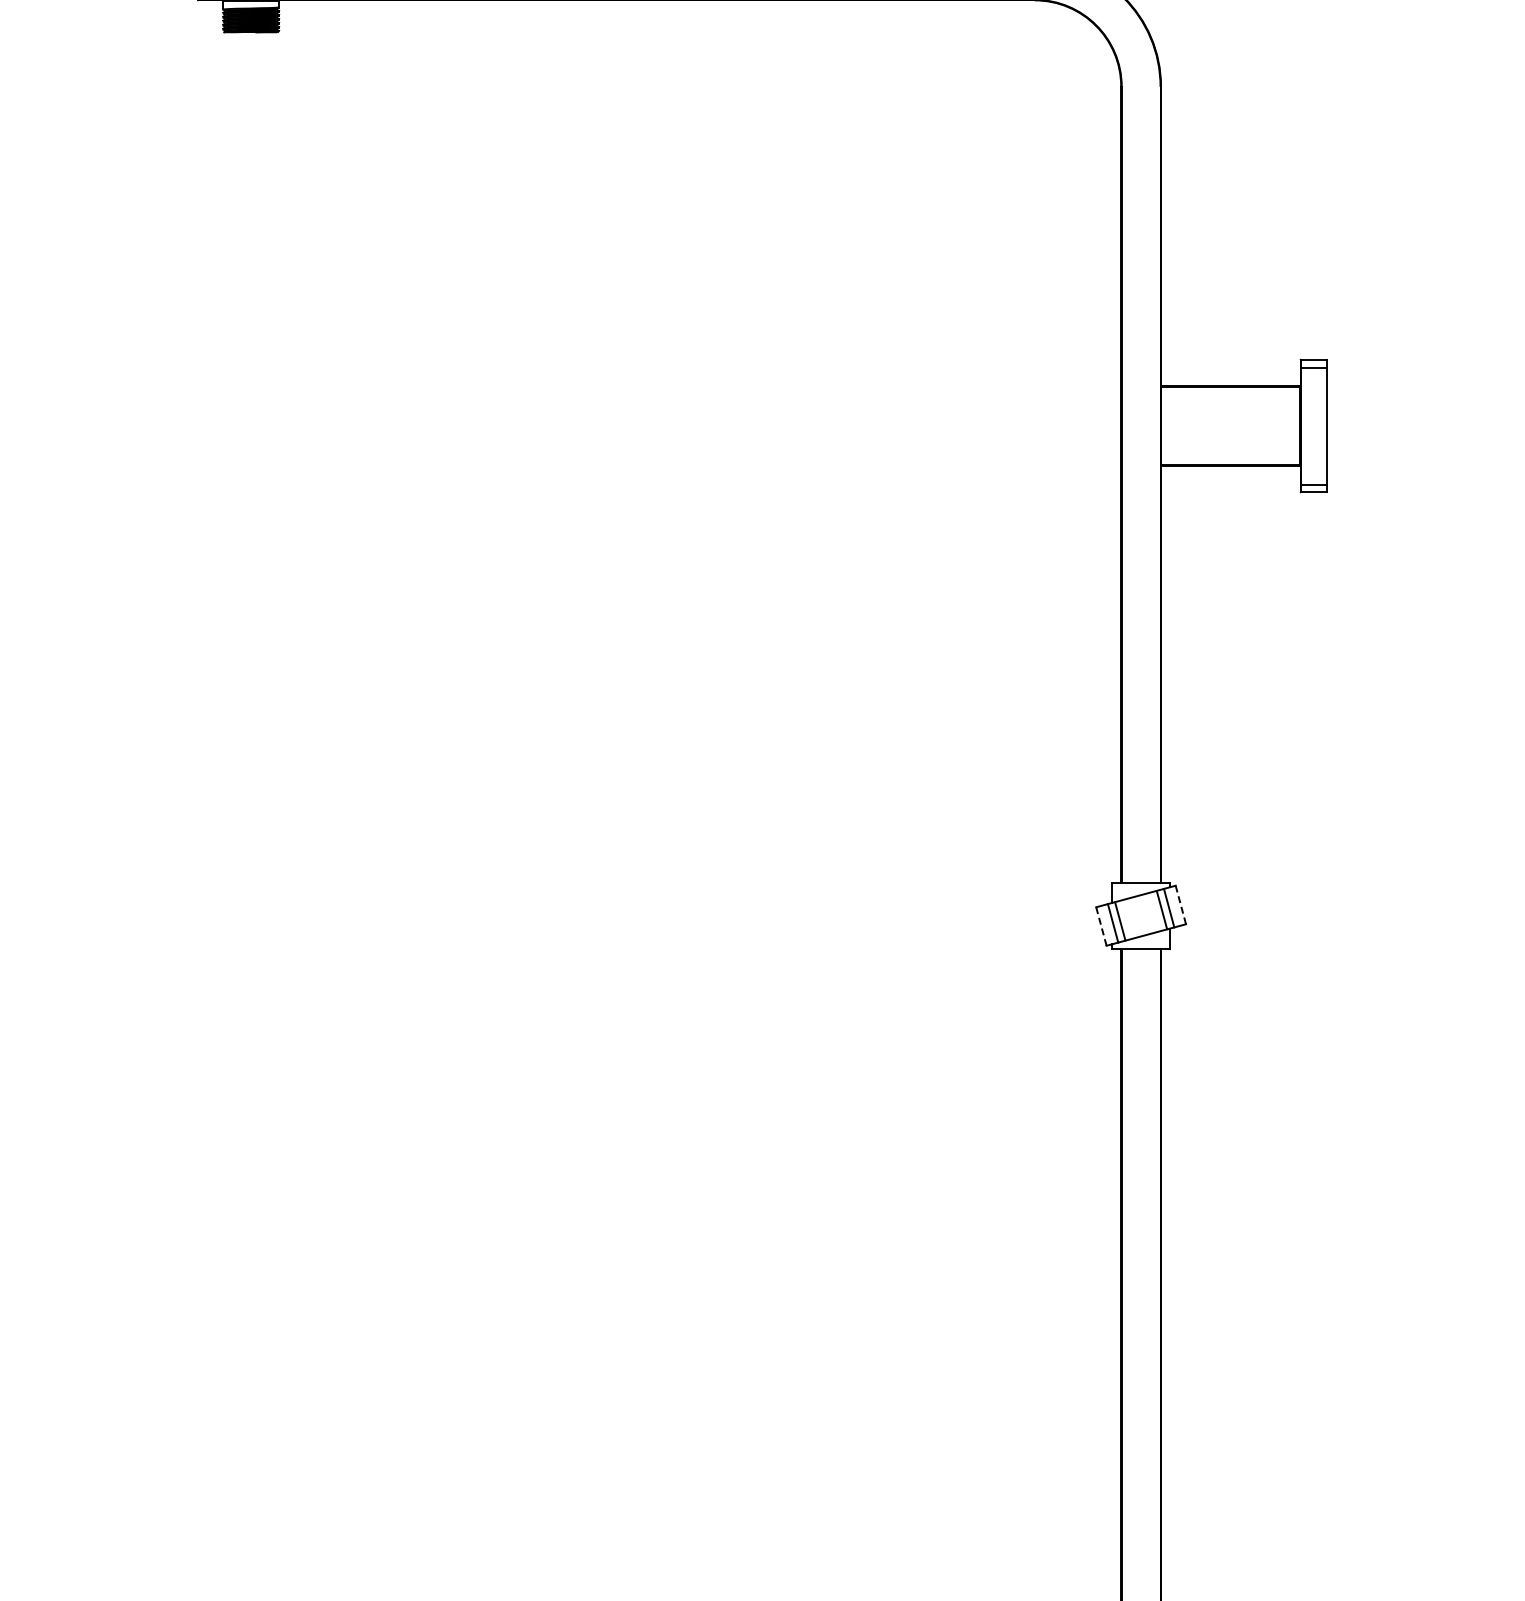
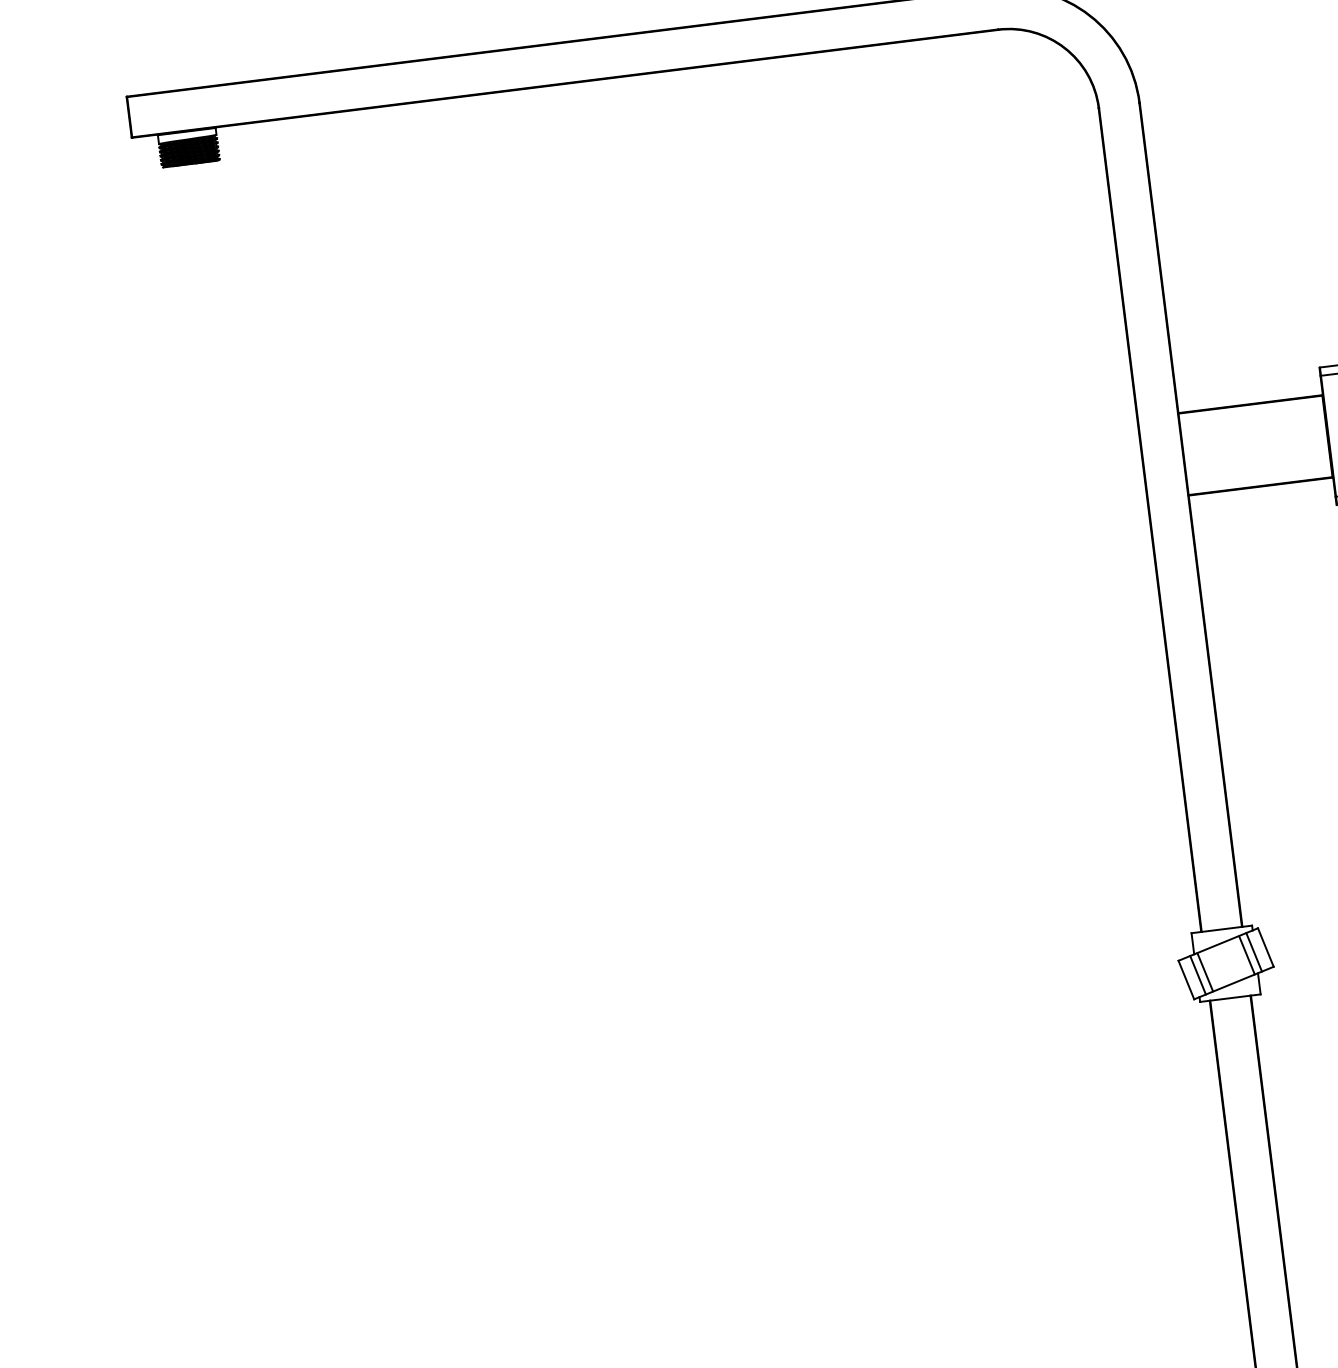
line: (1180, 905) -> (1265, 948), dashed -> solid
line: (1101, 926) -> (1186, 980), dashed -> solid

